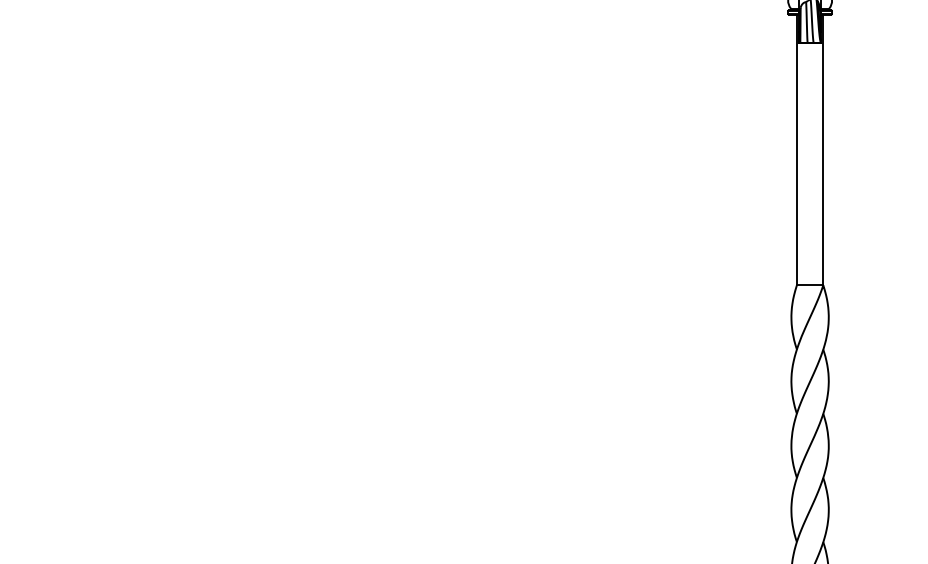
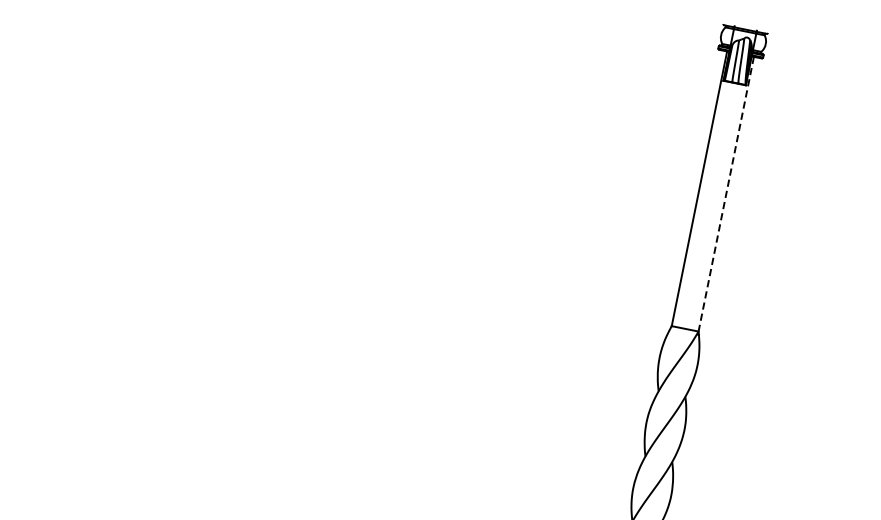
line: (823, 150) -> (726, 194), solid -> dashed

